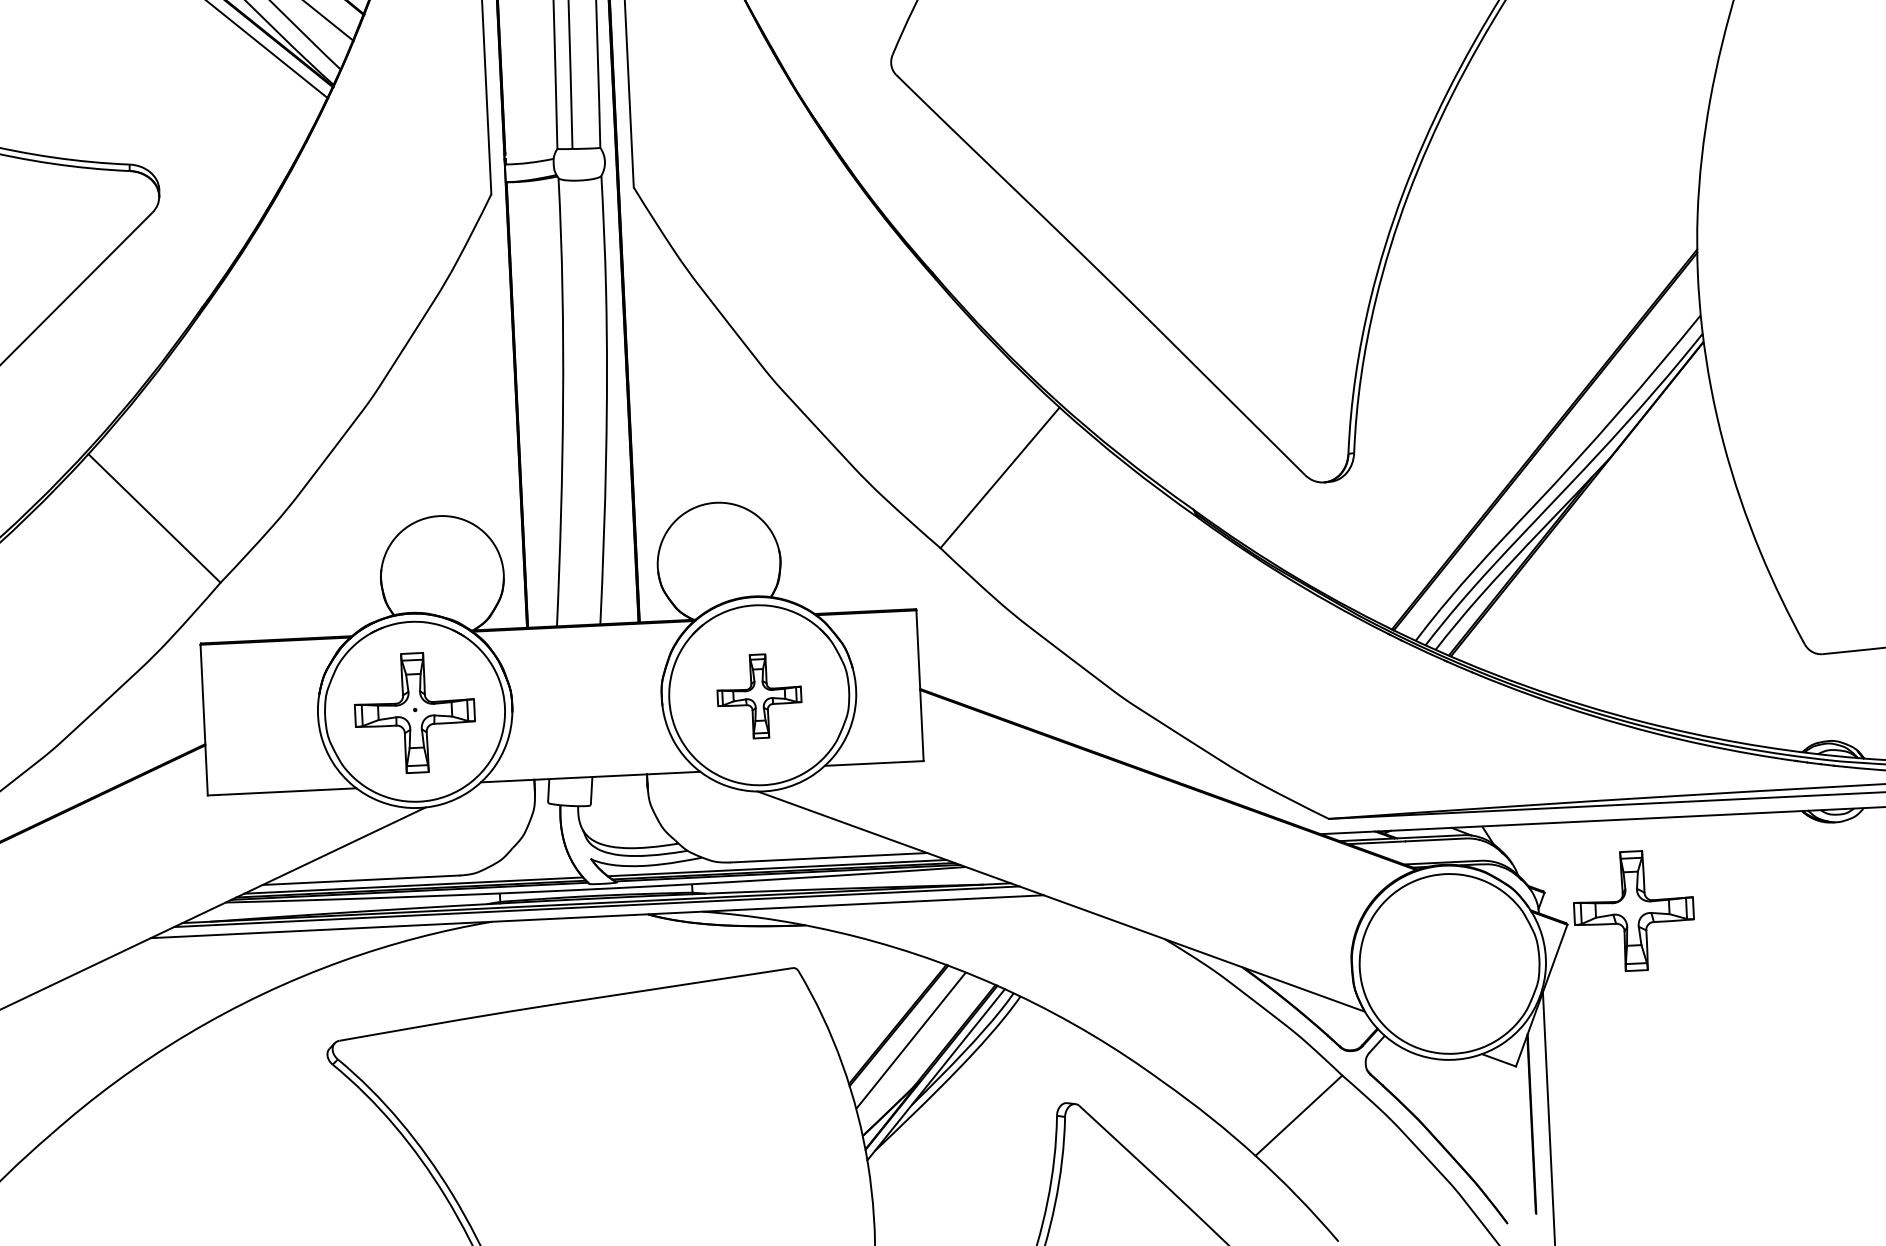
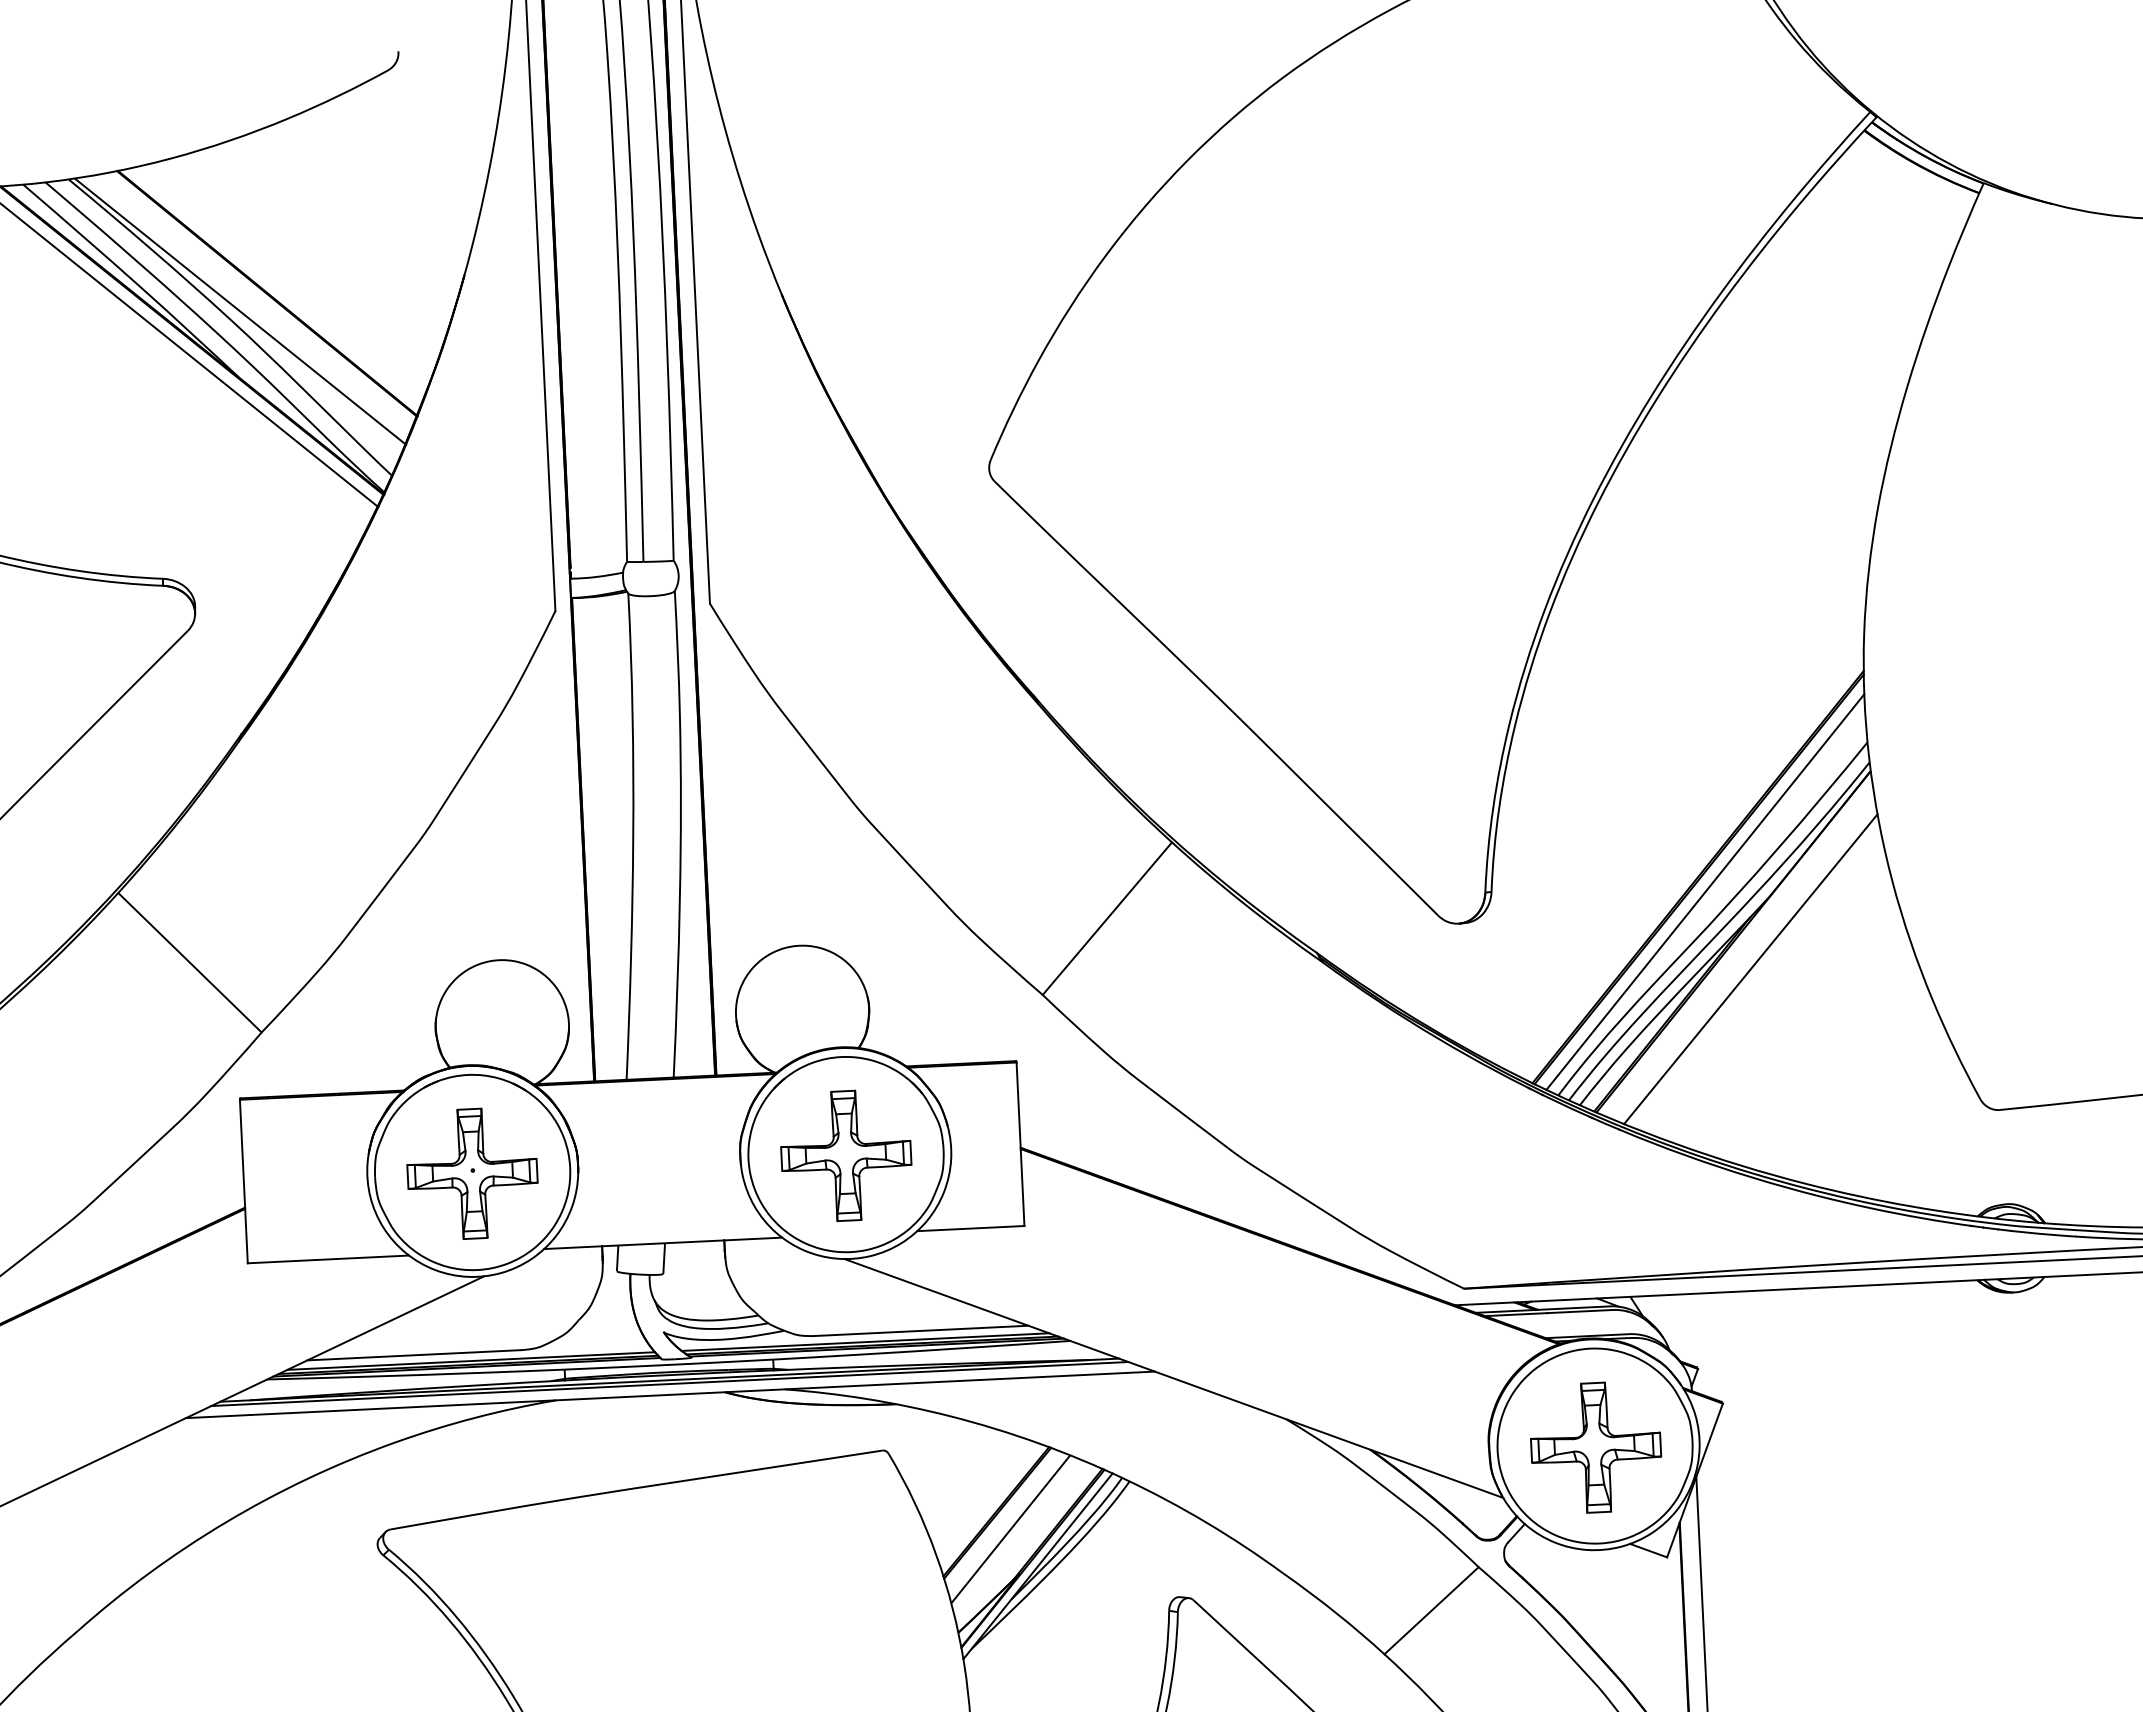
line: (1551, 452) -> (1705, 891), added
line: (1592, 524) -> (1750, 969), added
part: (759, 696) -> (846, 1155), size x1.43
part: (1634, 910) -> (1596, 1447), moved

